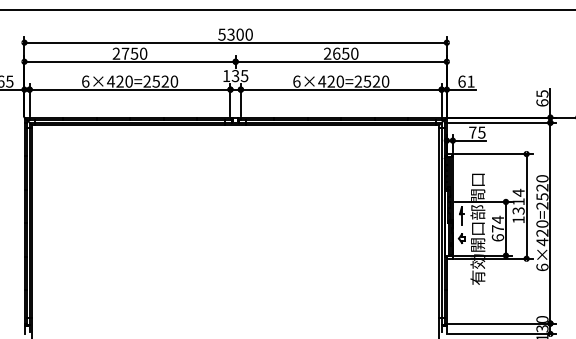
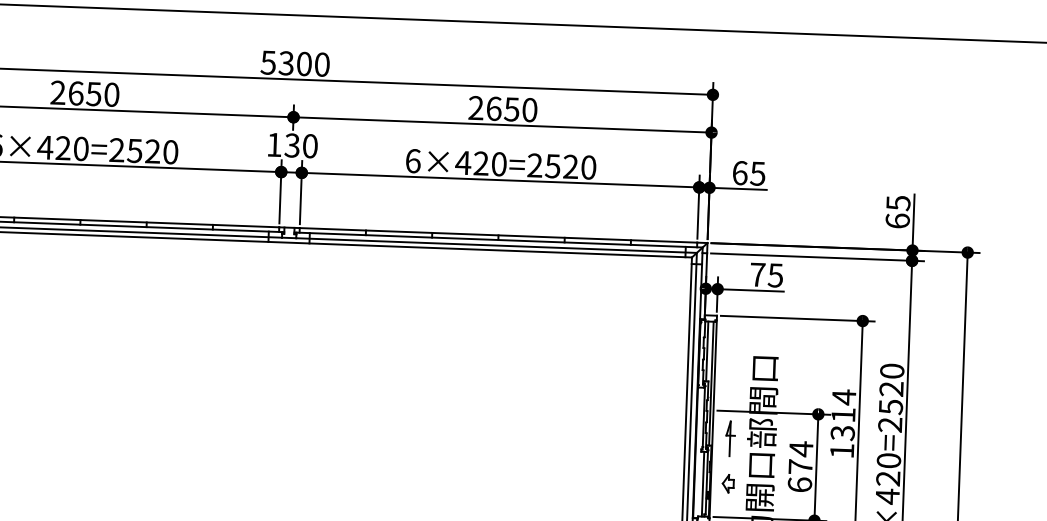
text: (125, 53) -> (76, 92), 2750 -> 2650
text: (244, 76) -> (309, 147), 135 -> 130
text: (470, 81) -> (756, 173), 61 -> 65

